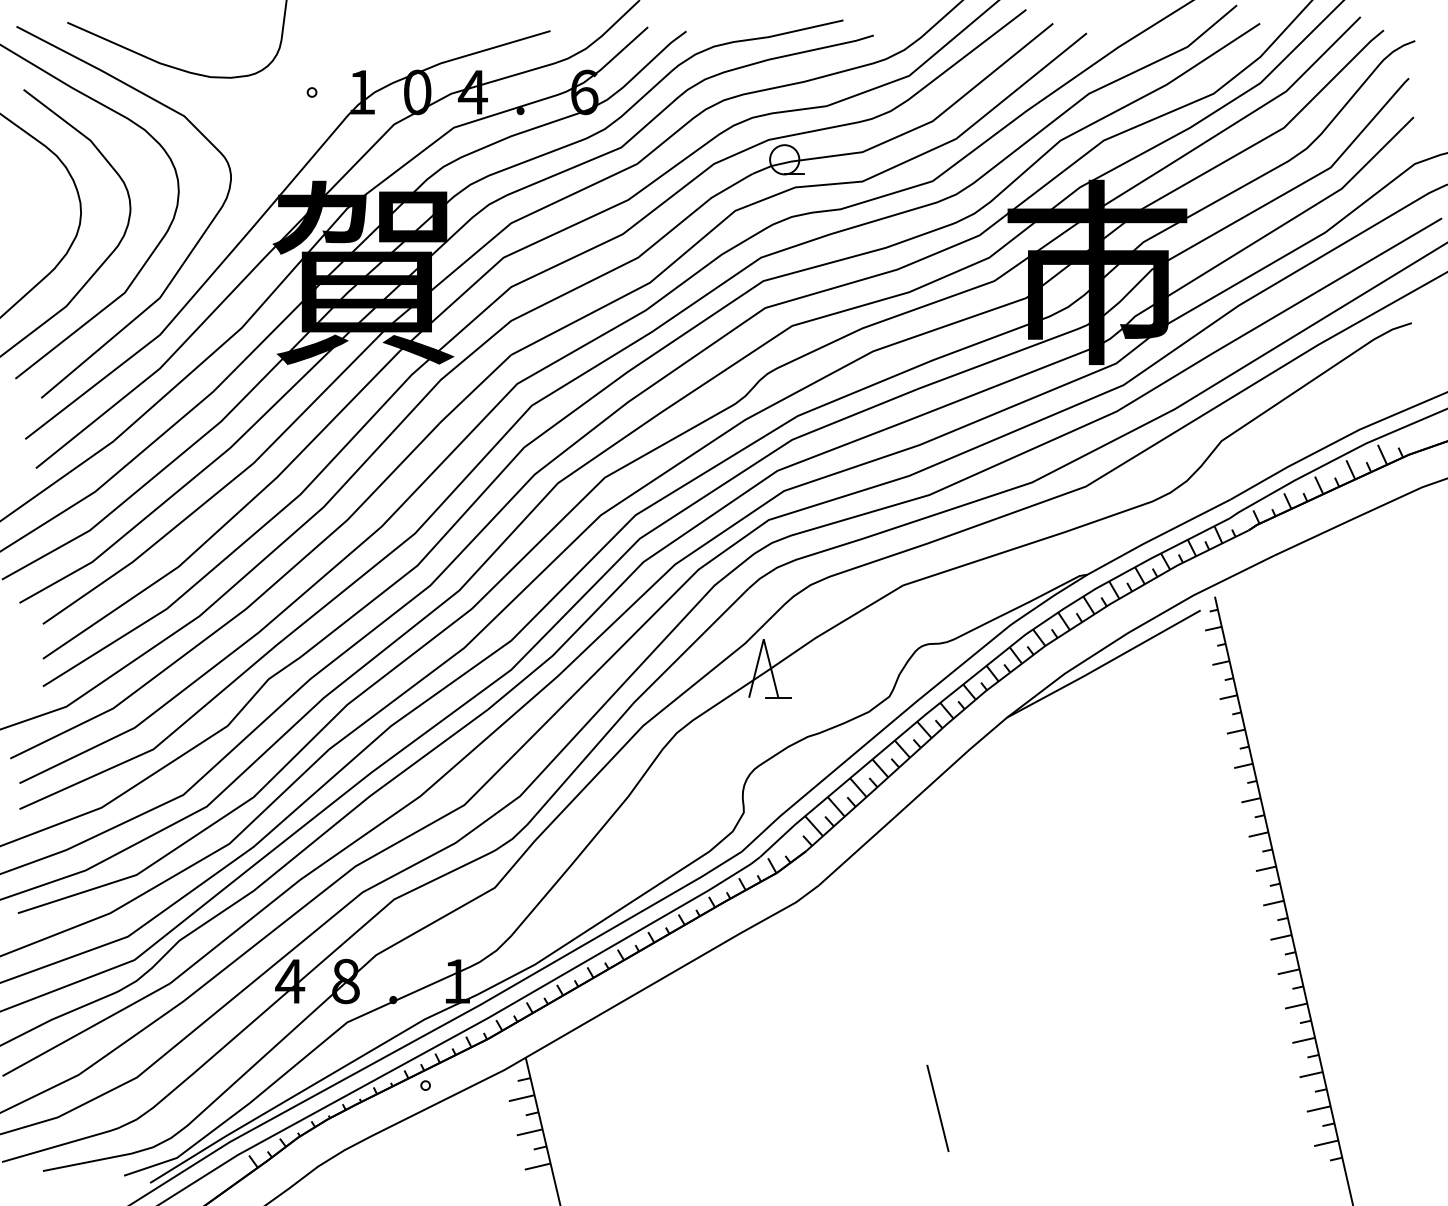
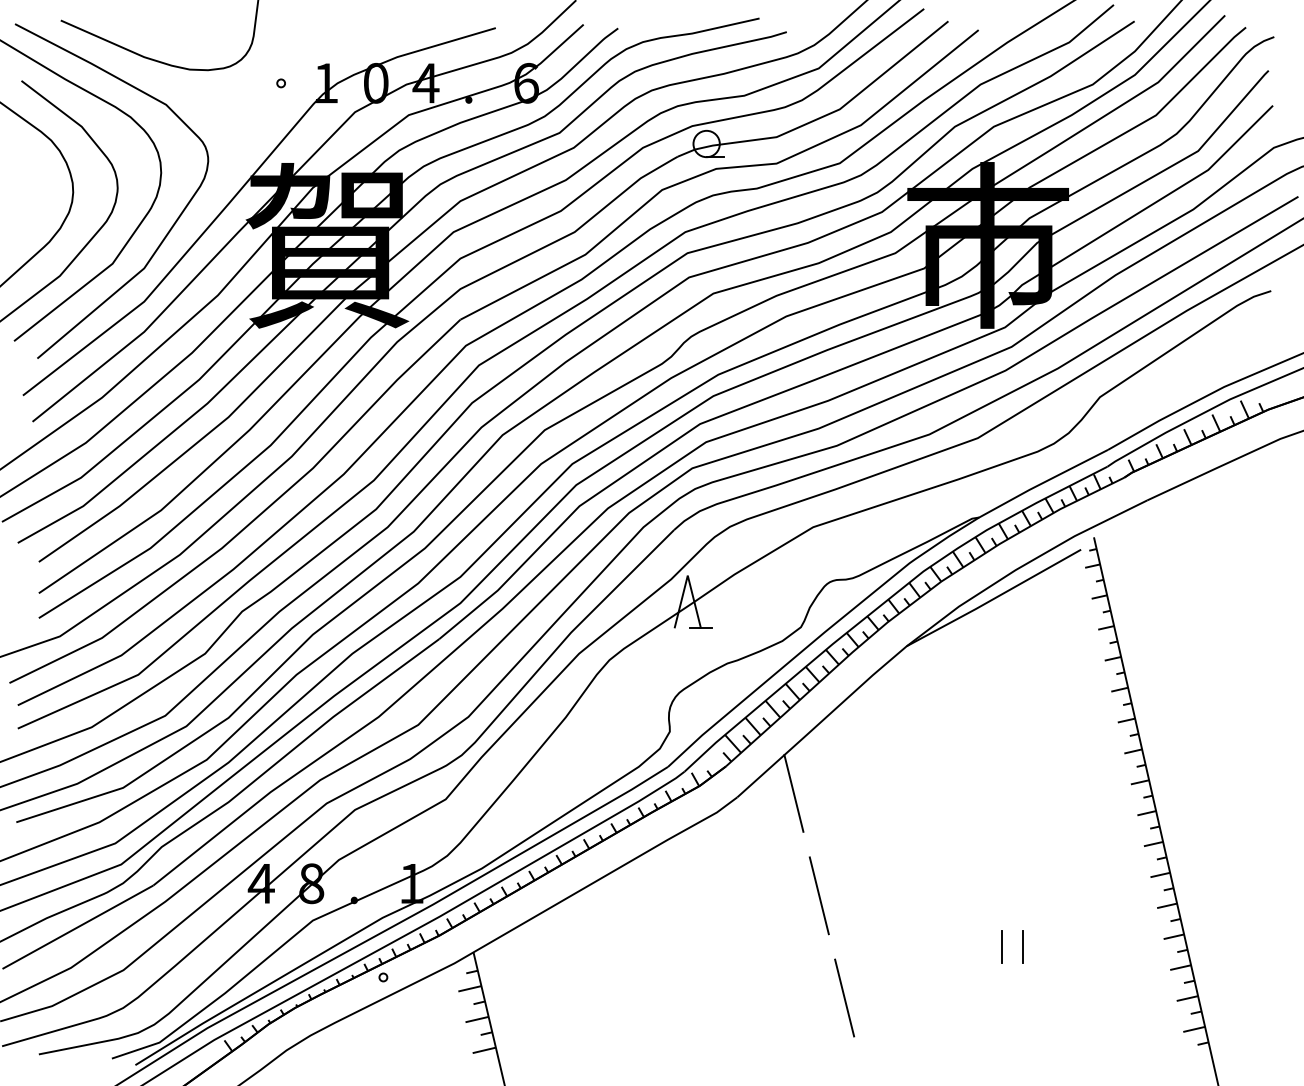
line: (881, 881) -> (793, 793), added
line: (908, 994) -> (818, 895), added
line: (1113, 1052) -> (1002, 947), added
line: (1136, 1052) -> (1023, 947), added

